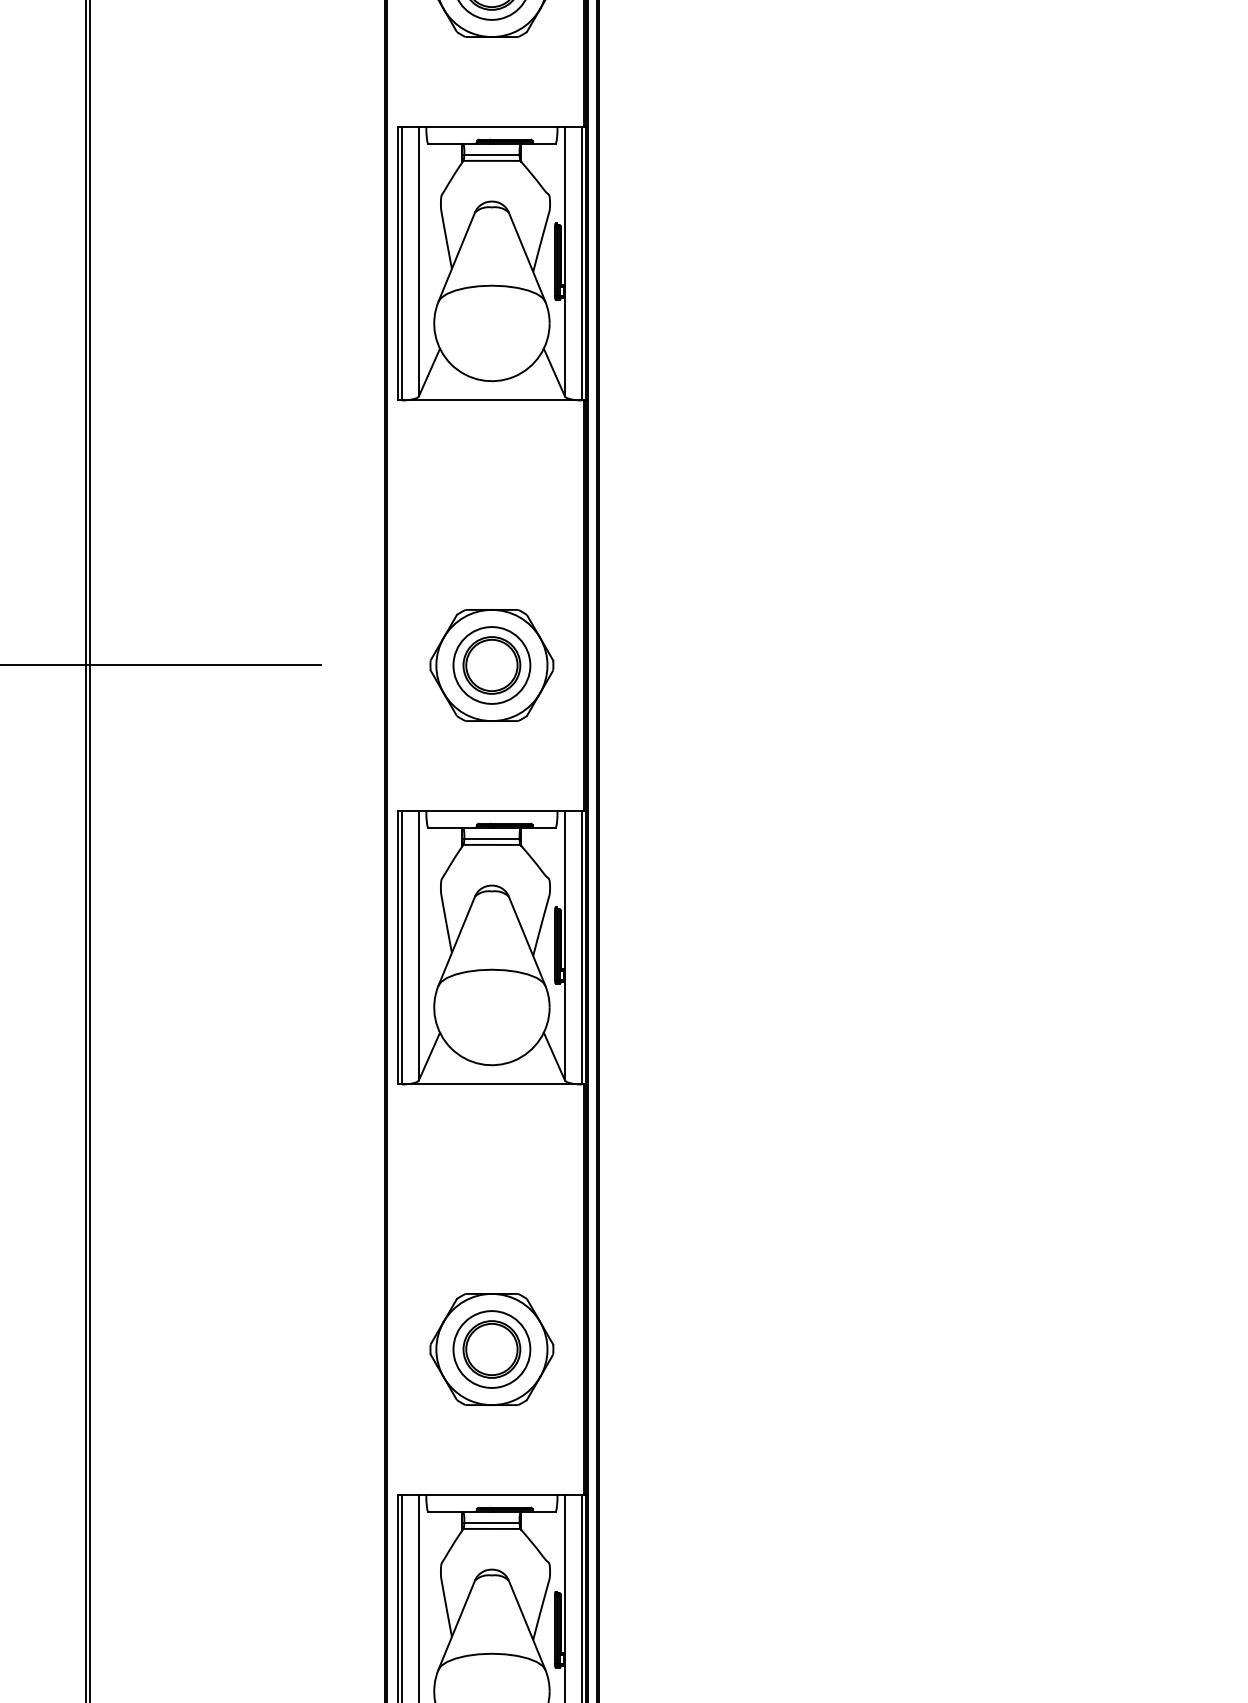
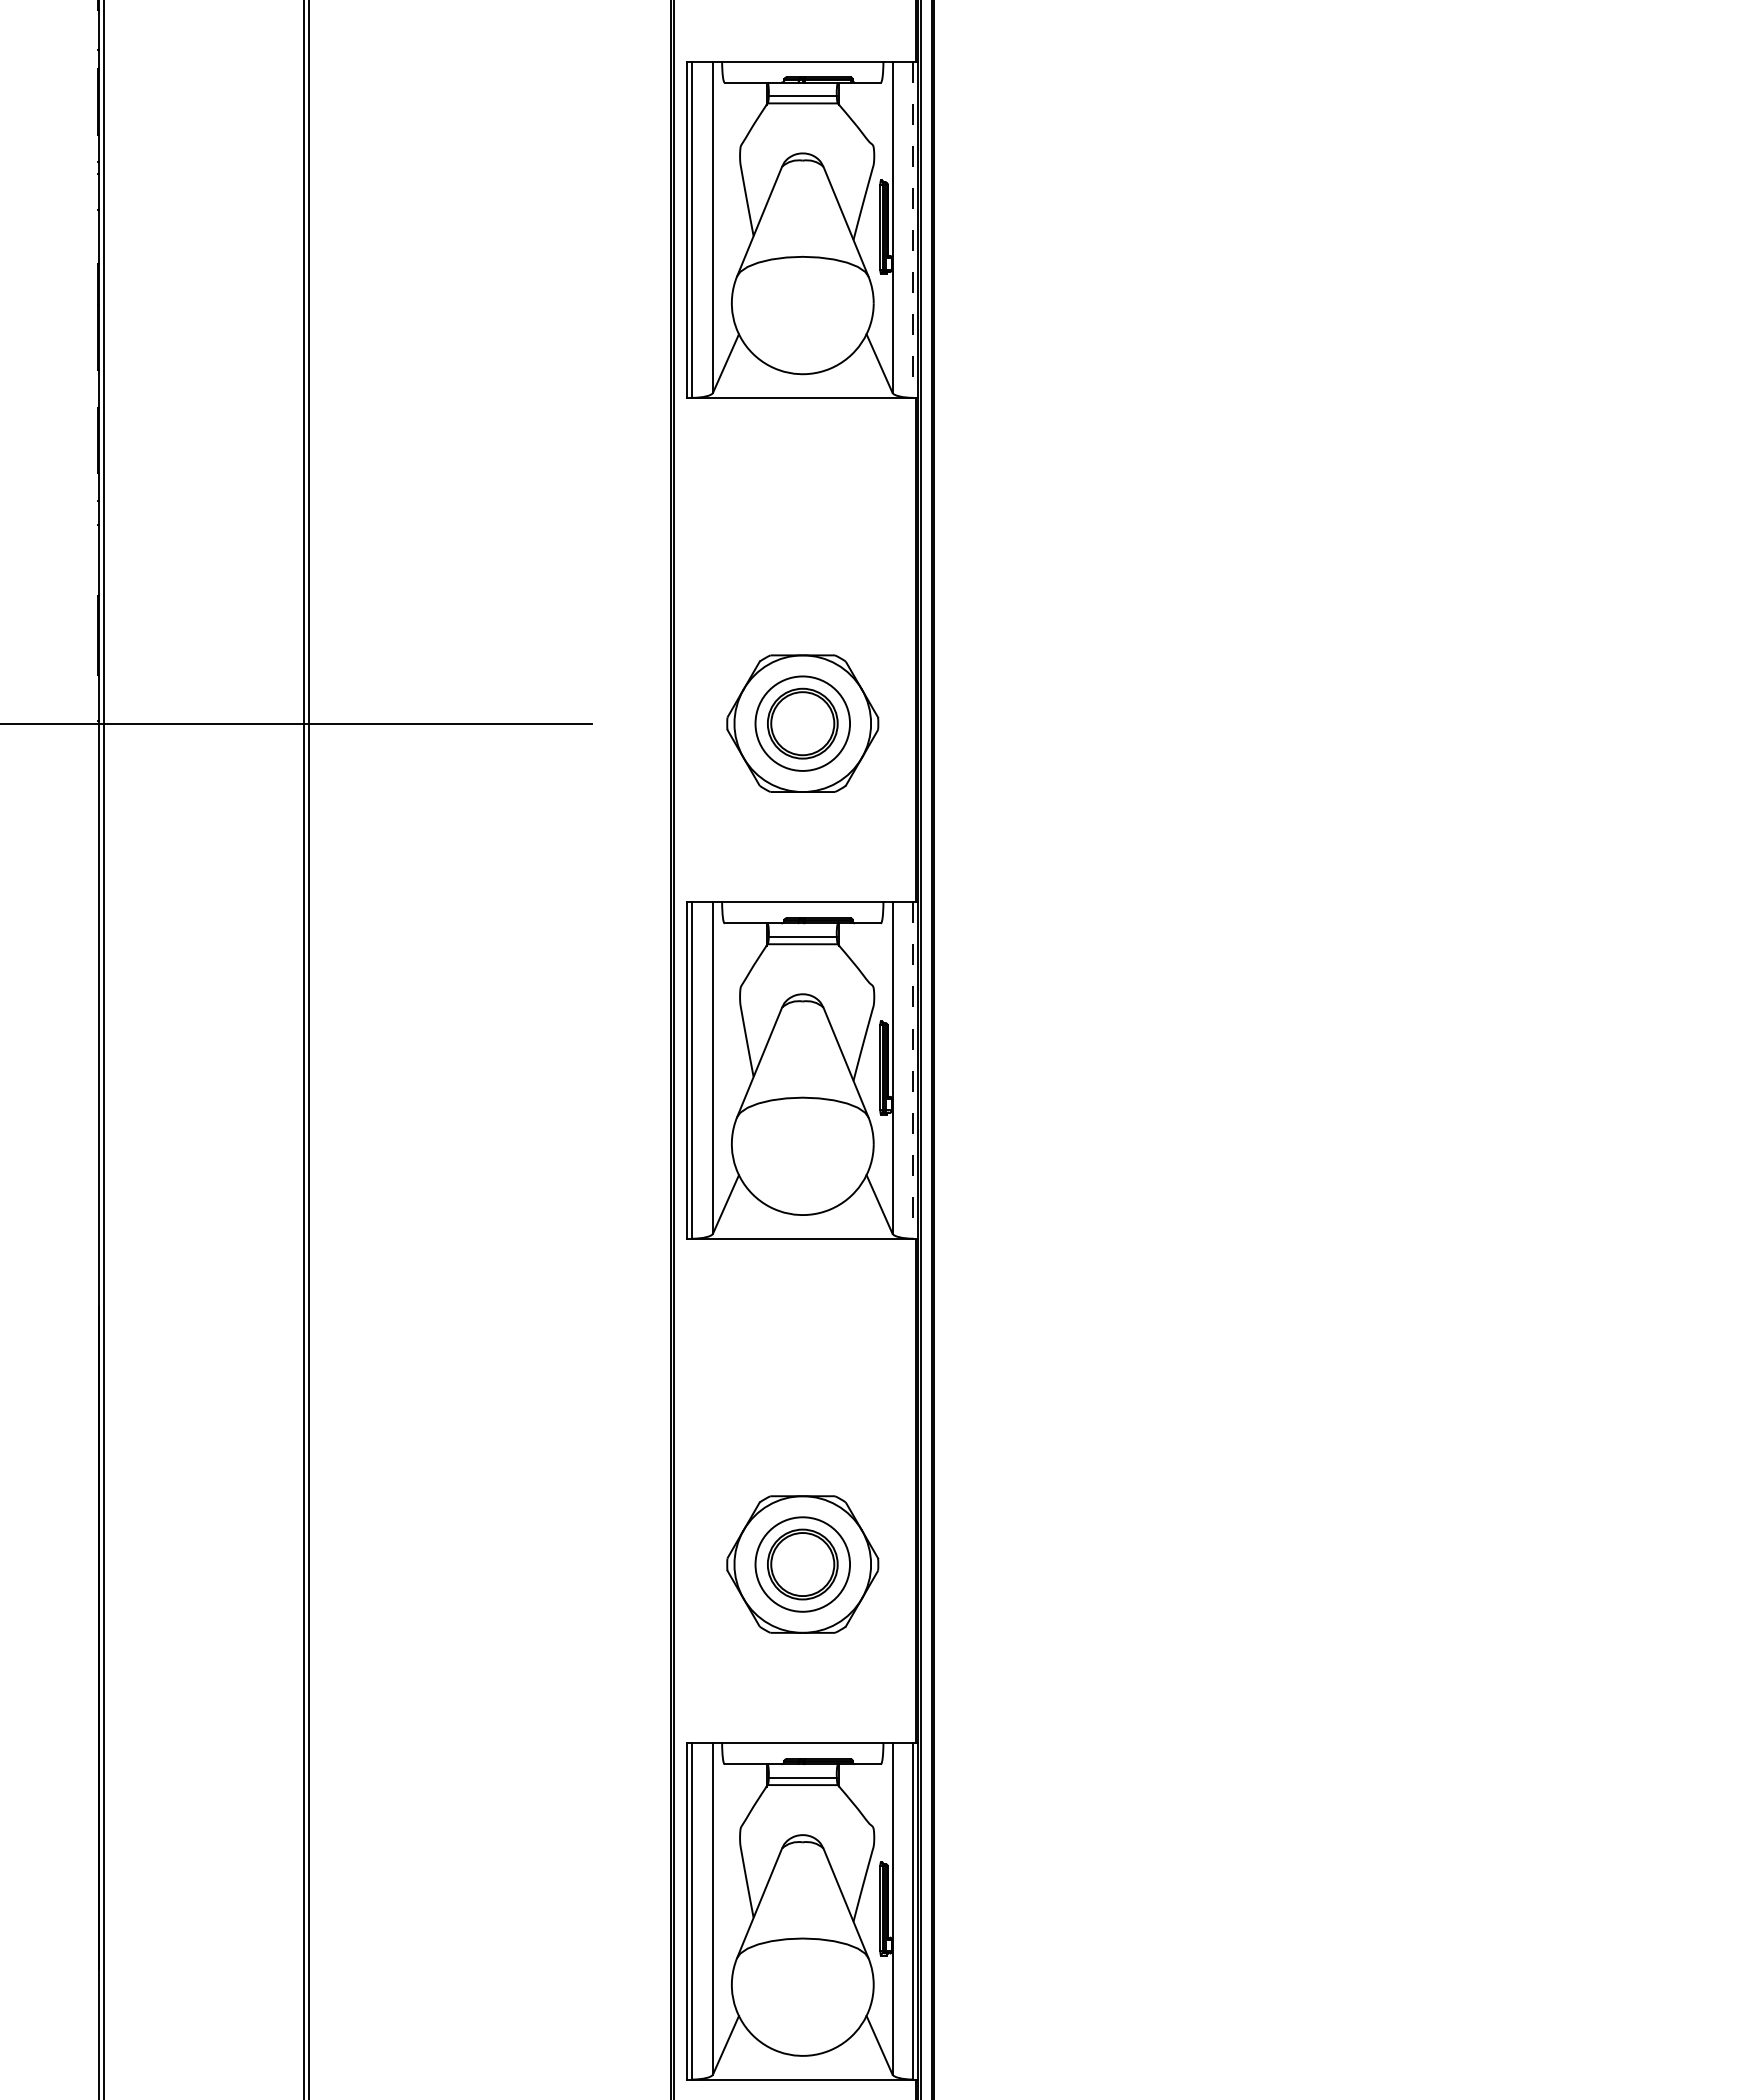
line: (581, 264) -> (913, 230), solid -> dashed
line: (581, 948) -> (913, 1071), solid -> dashed

